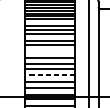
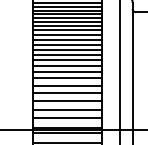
line: (50, 22) -> (67, 30), added
line: (50, 37) -> (67, 50), added
line: (50, 48) -> (67, 65), added
line: (50, 53) -> (67, 71), added
line: (49, 74) -> (66, 100), dashed -> solid

